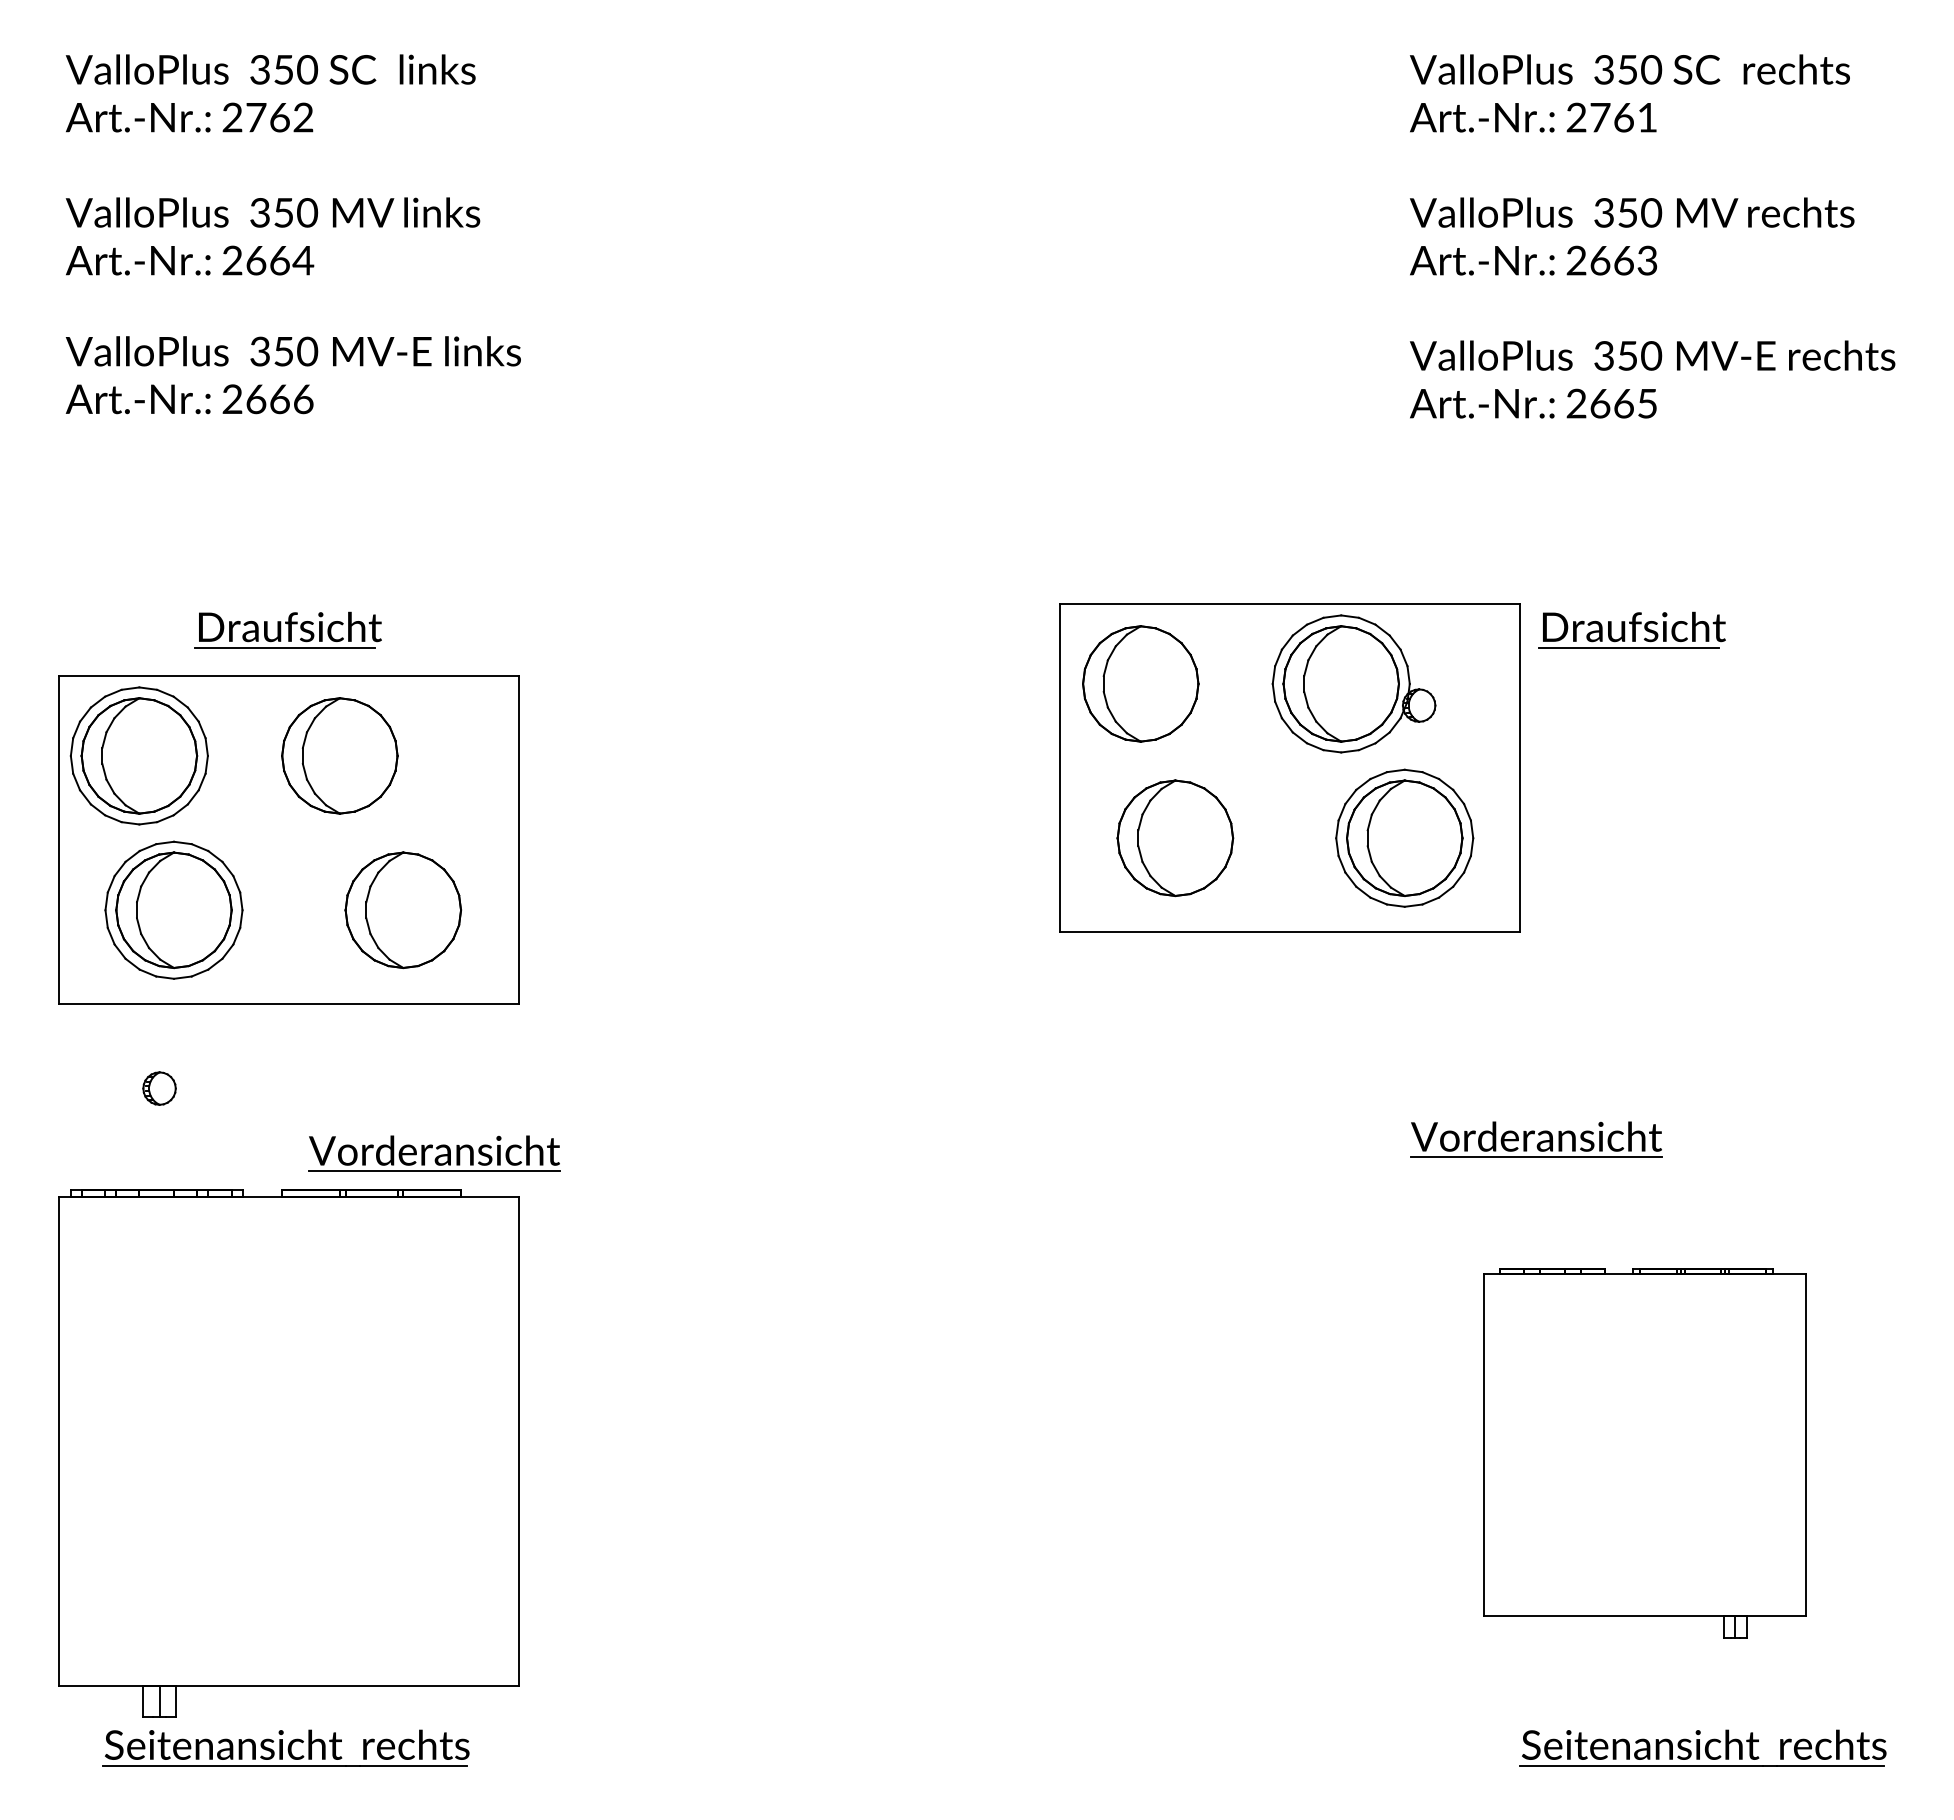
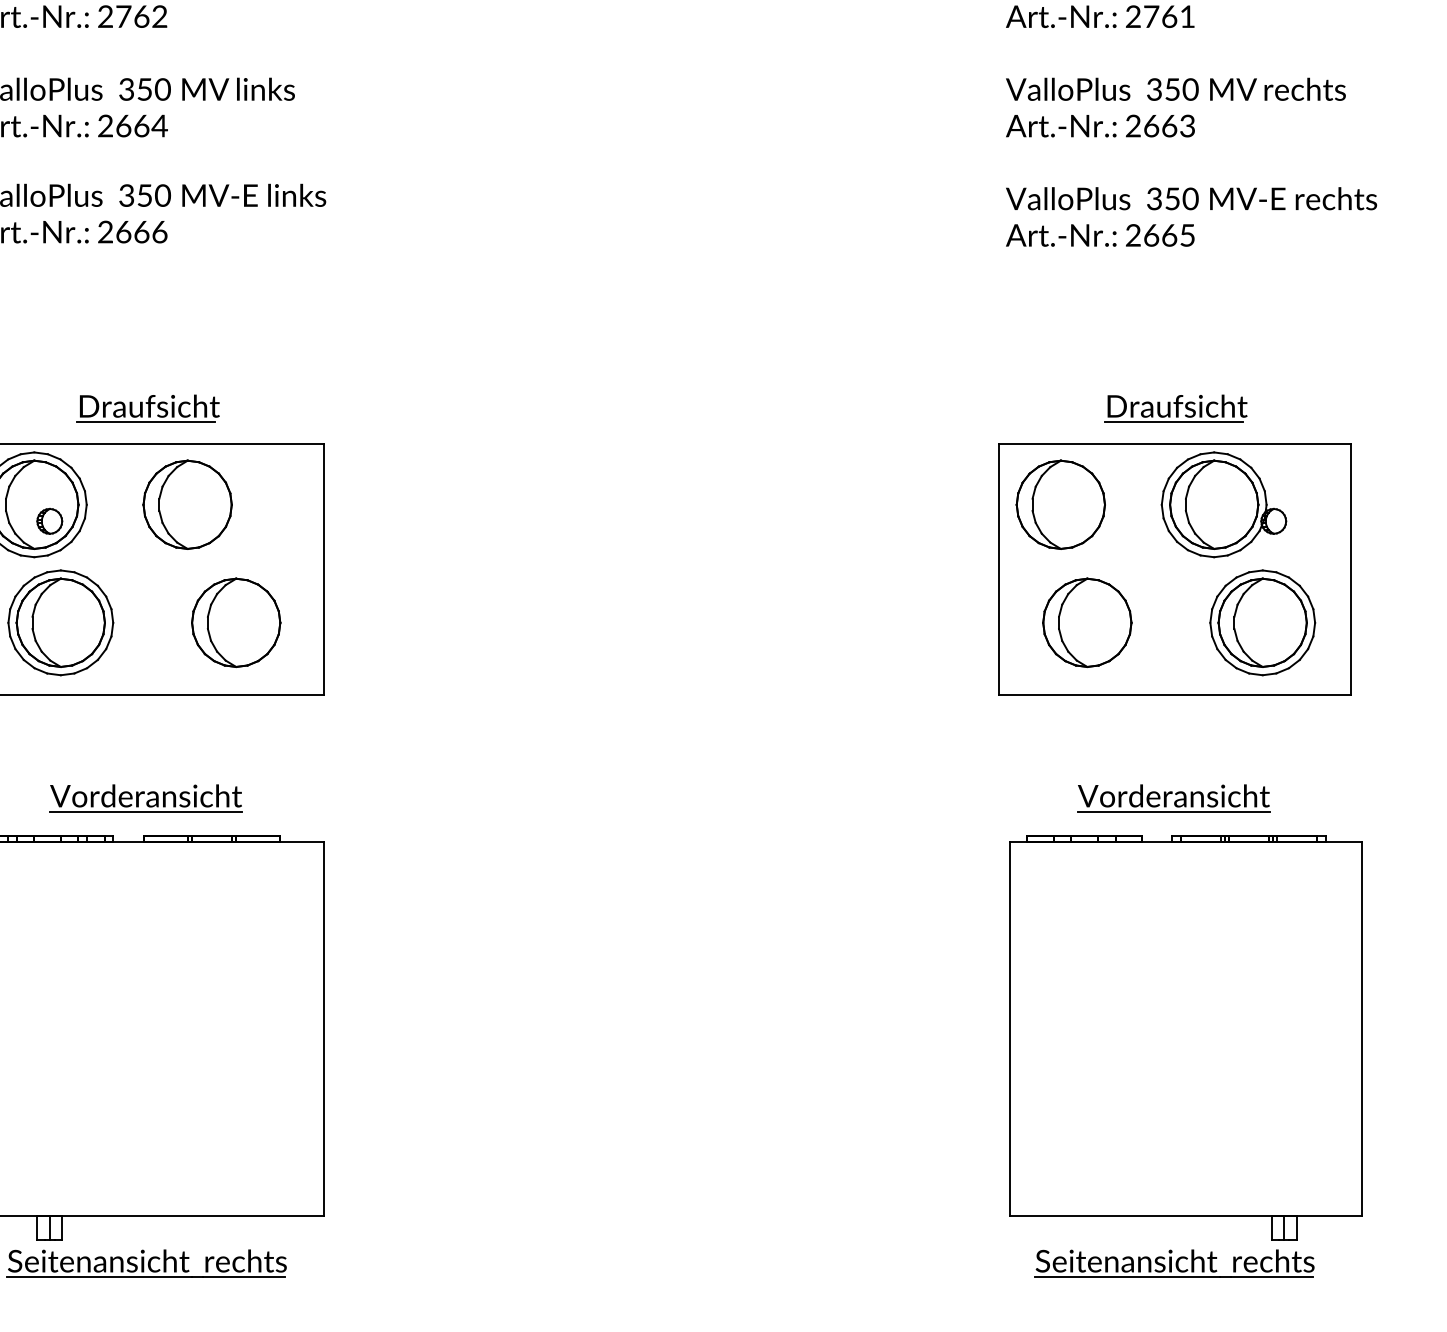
part: (1289, 767) -> (1174, 568), moved
part: (159, 1088) -> (49, 521), moved
part: (1536, 1139) -> (1173, 798), moved
part: (434, 1153) -> (146, 798), moved
part: (1644, 1453) -> (1185, 1038), size x1.43
part: (1702, 1747) -> (1173, 1263), moved

